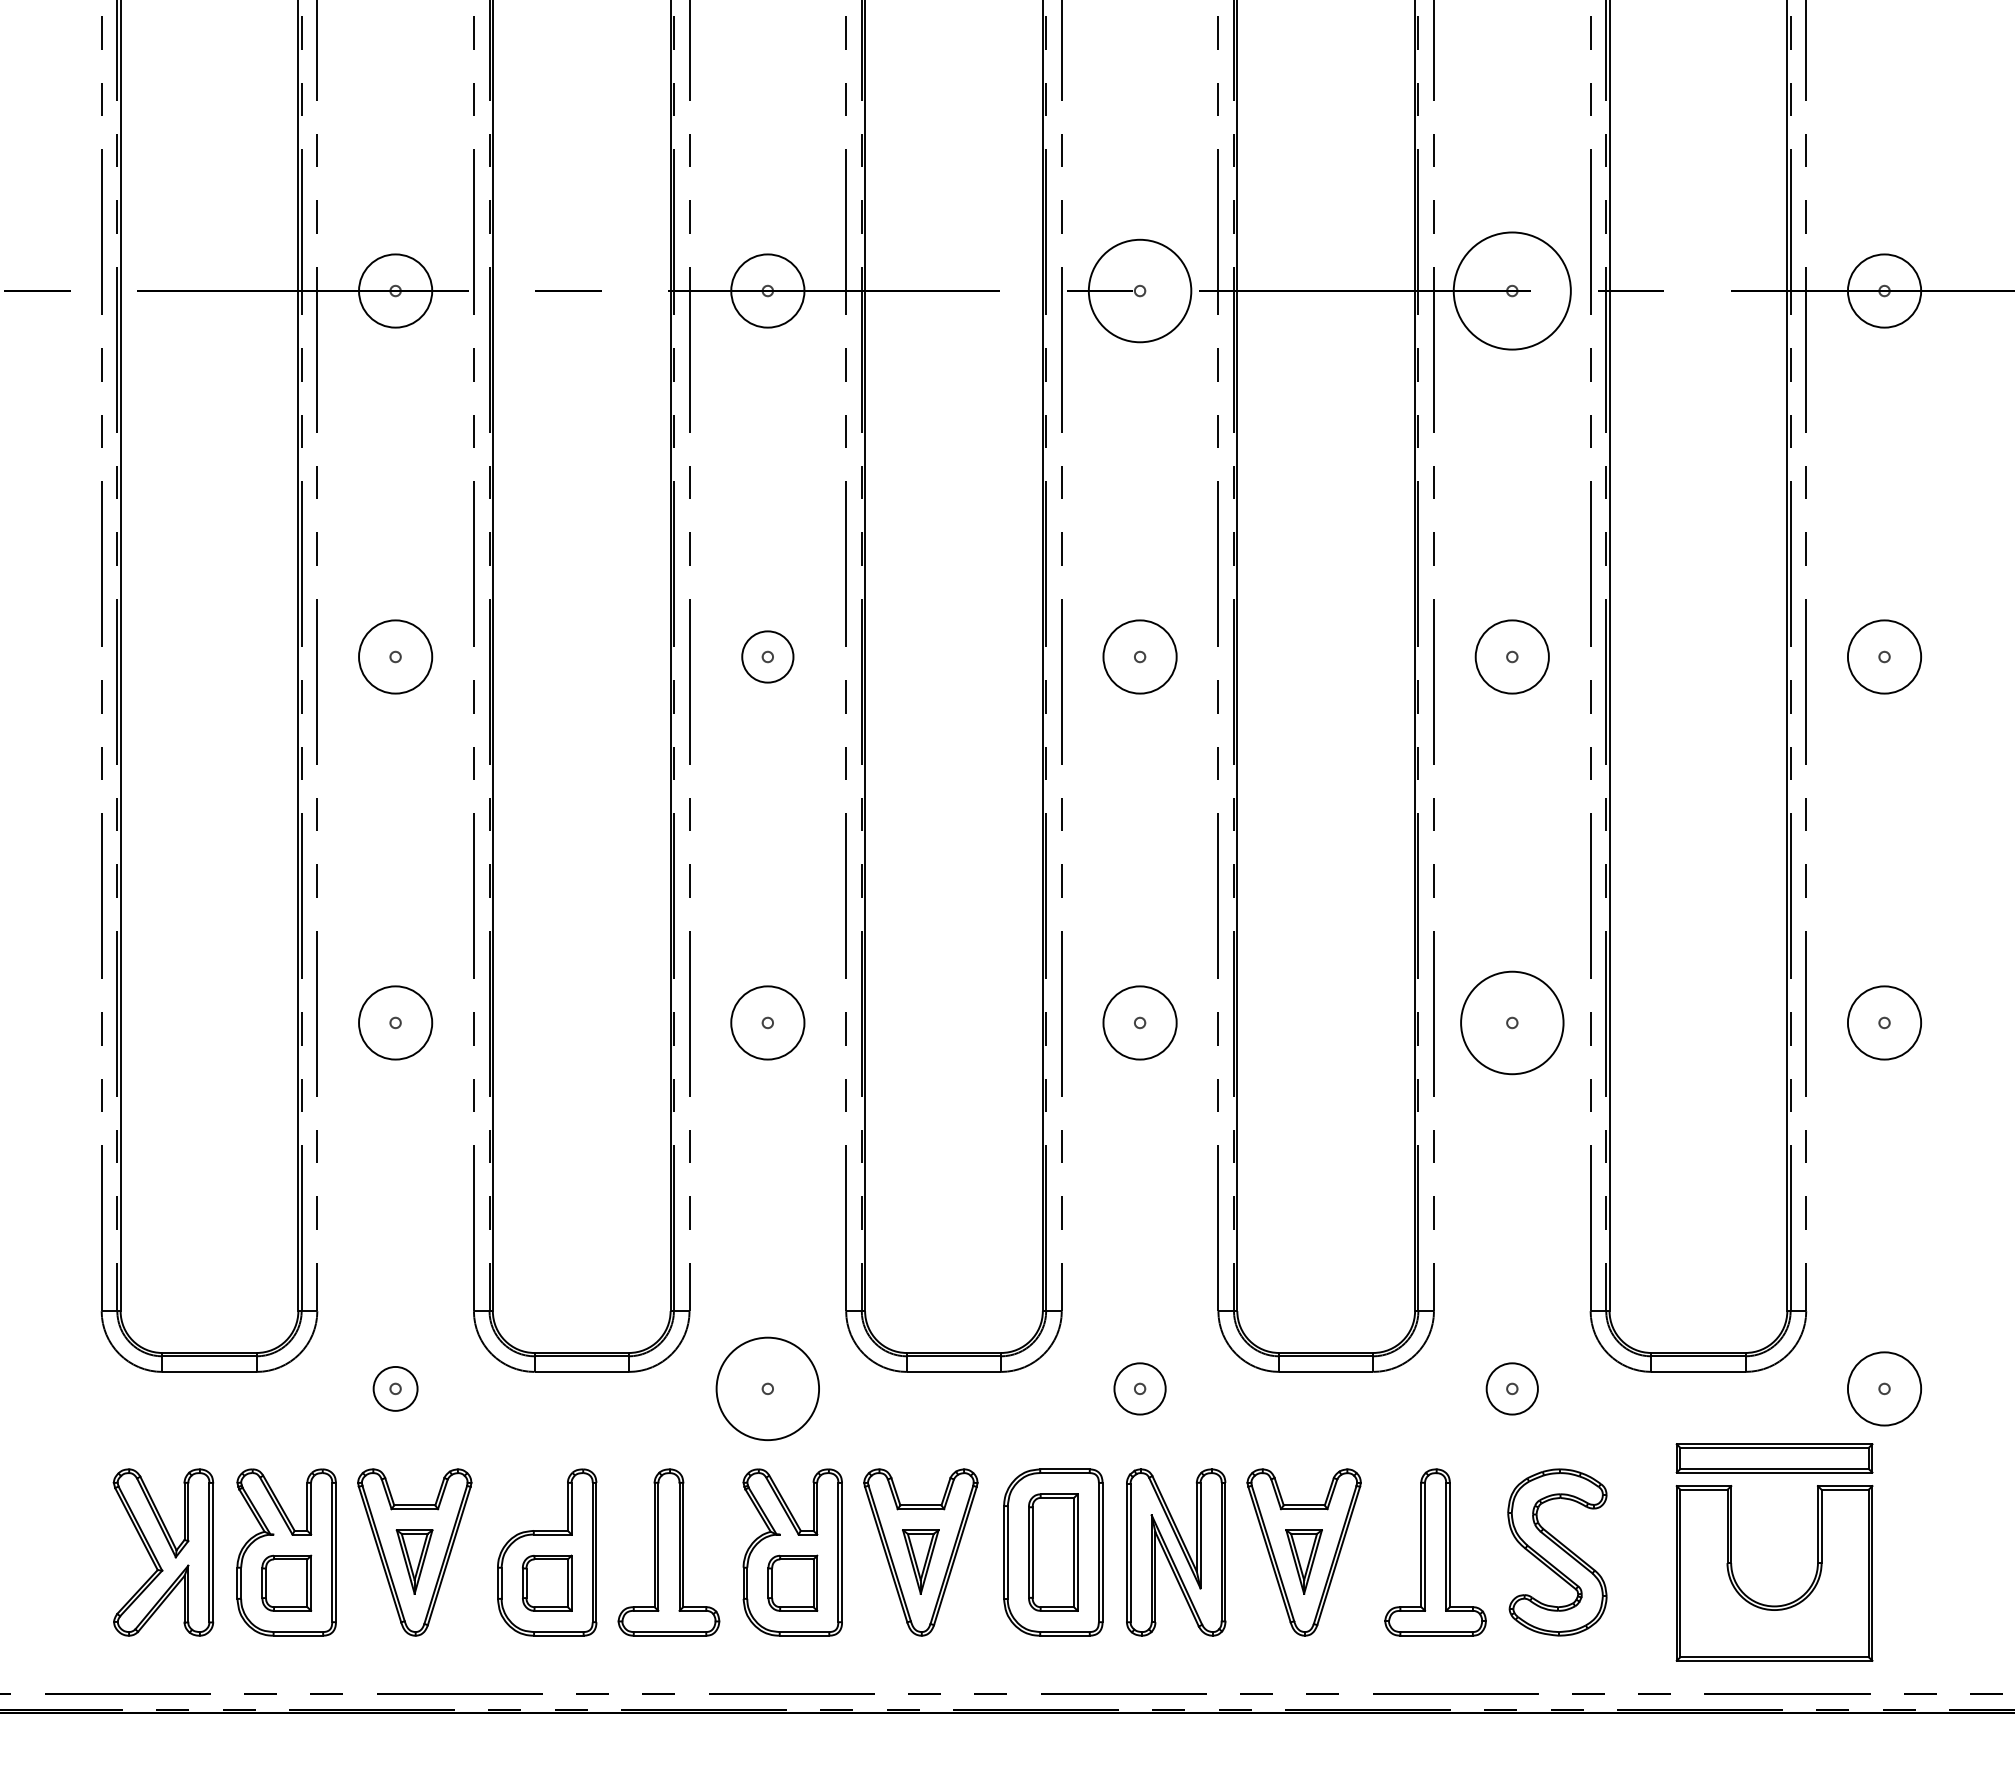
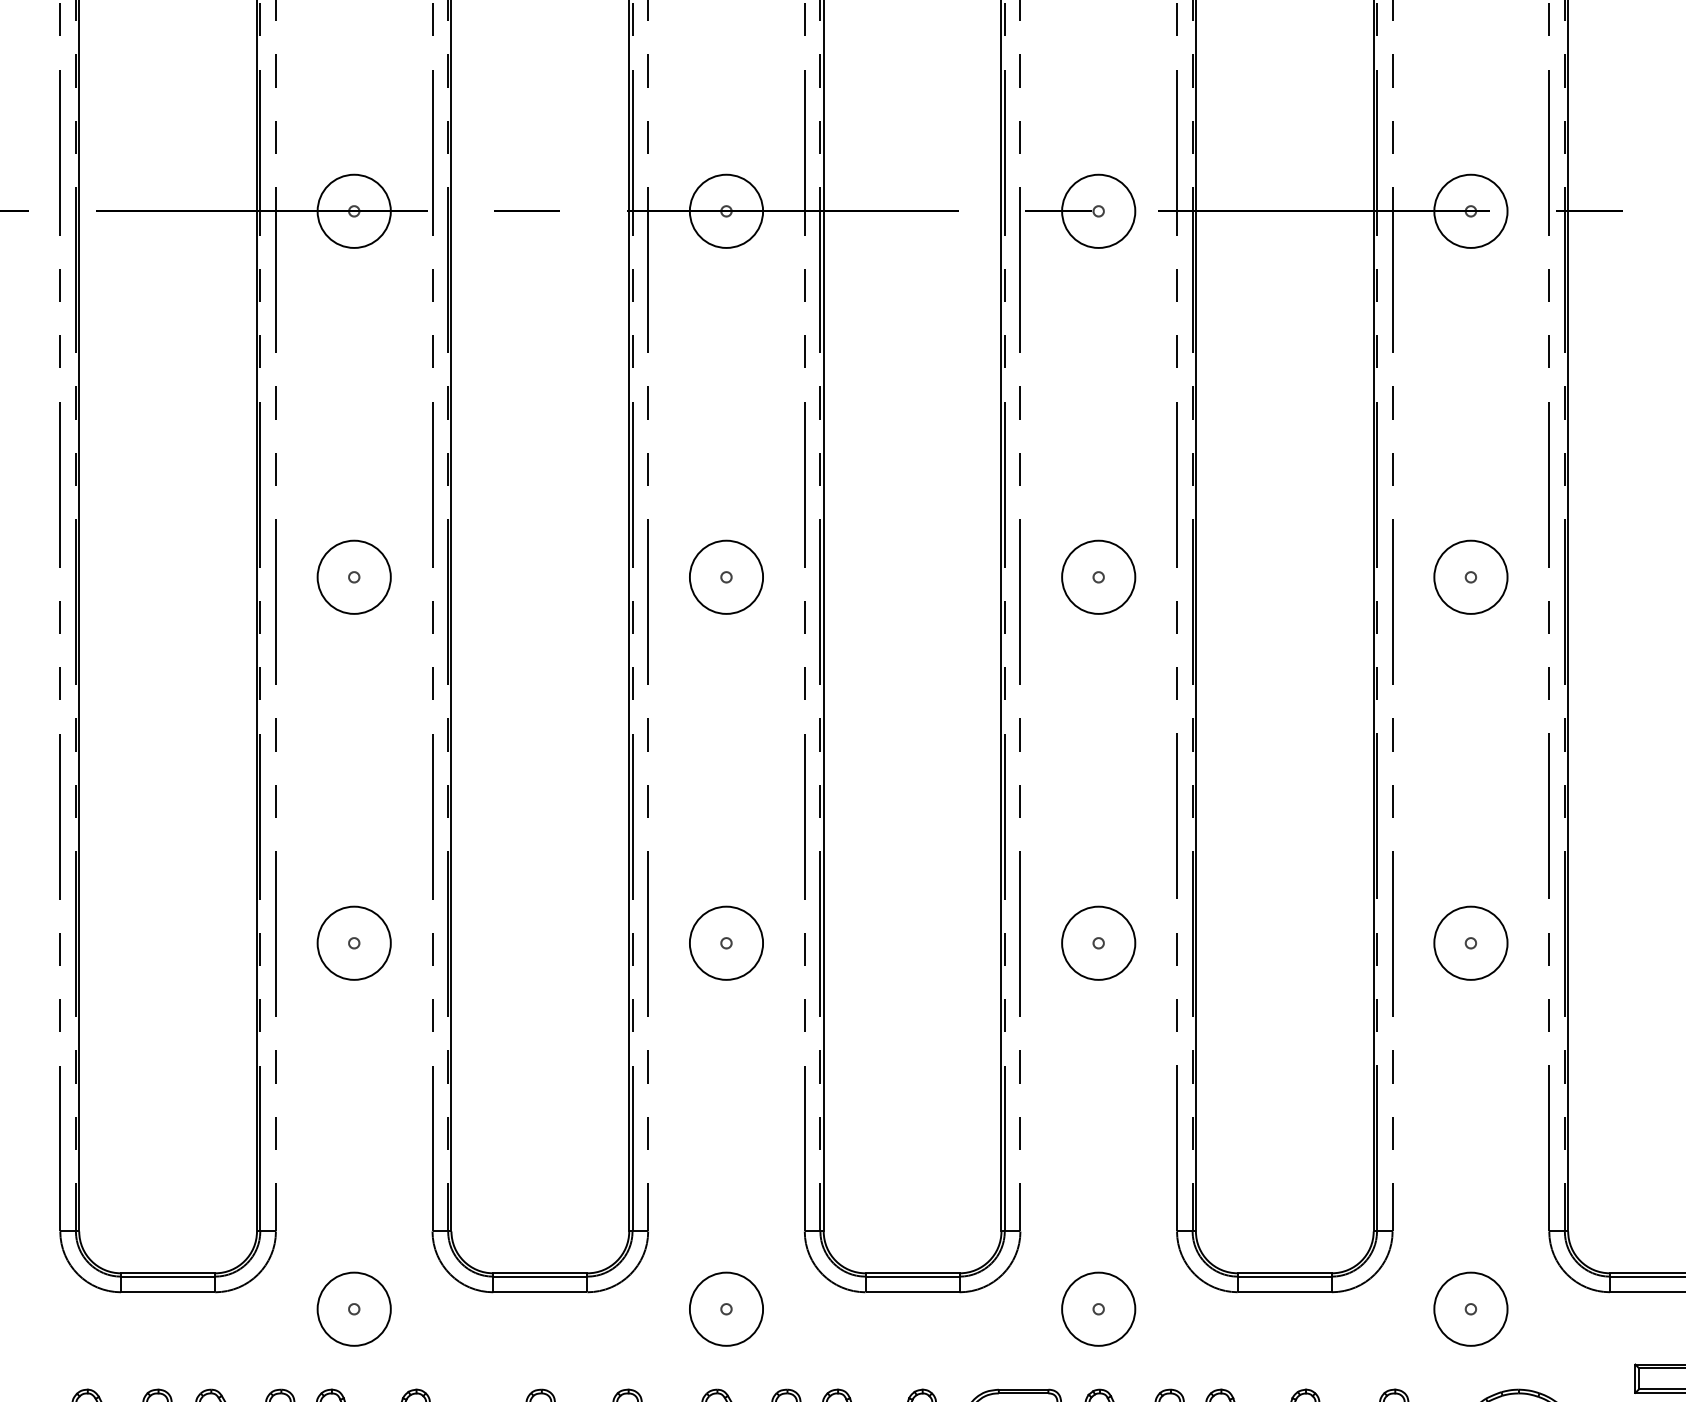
circle: (1139, 290) -> (1098, 210), size x0.71
circle: (1511, 290) -> (1470, 210), size x0.62
circle: (767, 656) -> (726, 576), size x1.43
circle: (1511, 1022) -> (1470, 942), size x0.71
circle: (395, 1388) -> (354, 1308), size x1.67
circle: (767, 1388) -> (726, 1308), size x0.71
circle: (1139, 1388) -> (1098, 1308), size x1.43
circle: (1511, 1388) -> (1470, 1308), size x1.43

